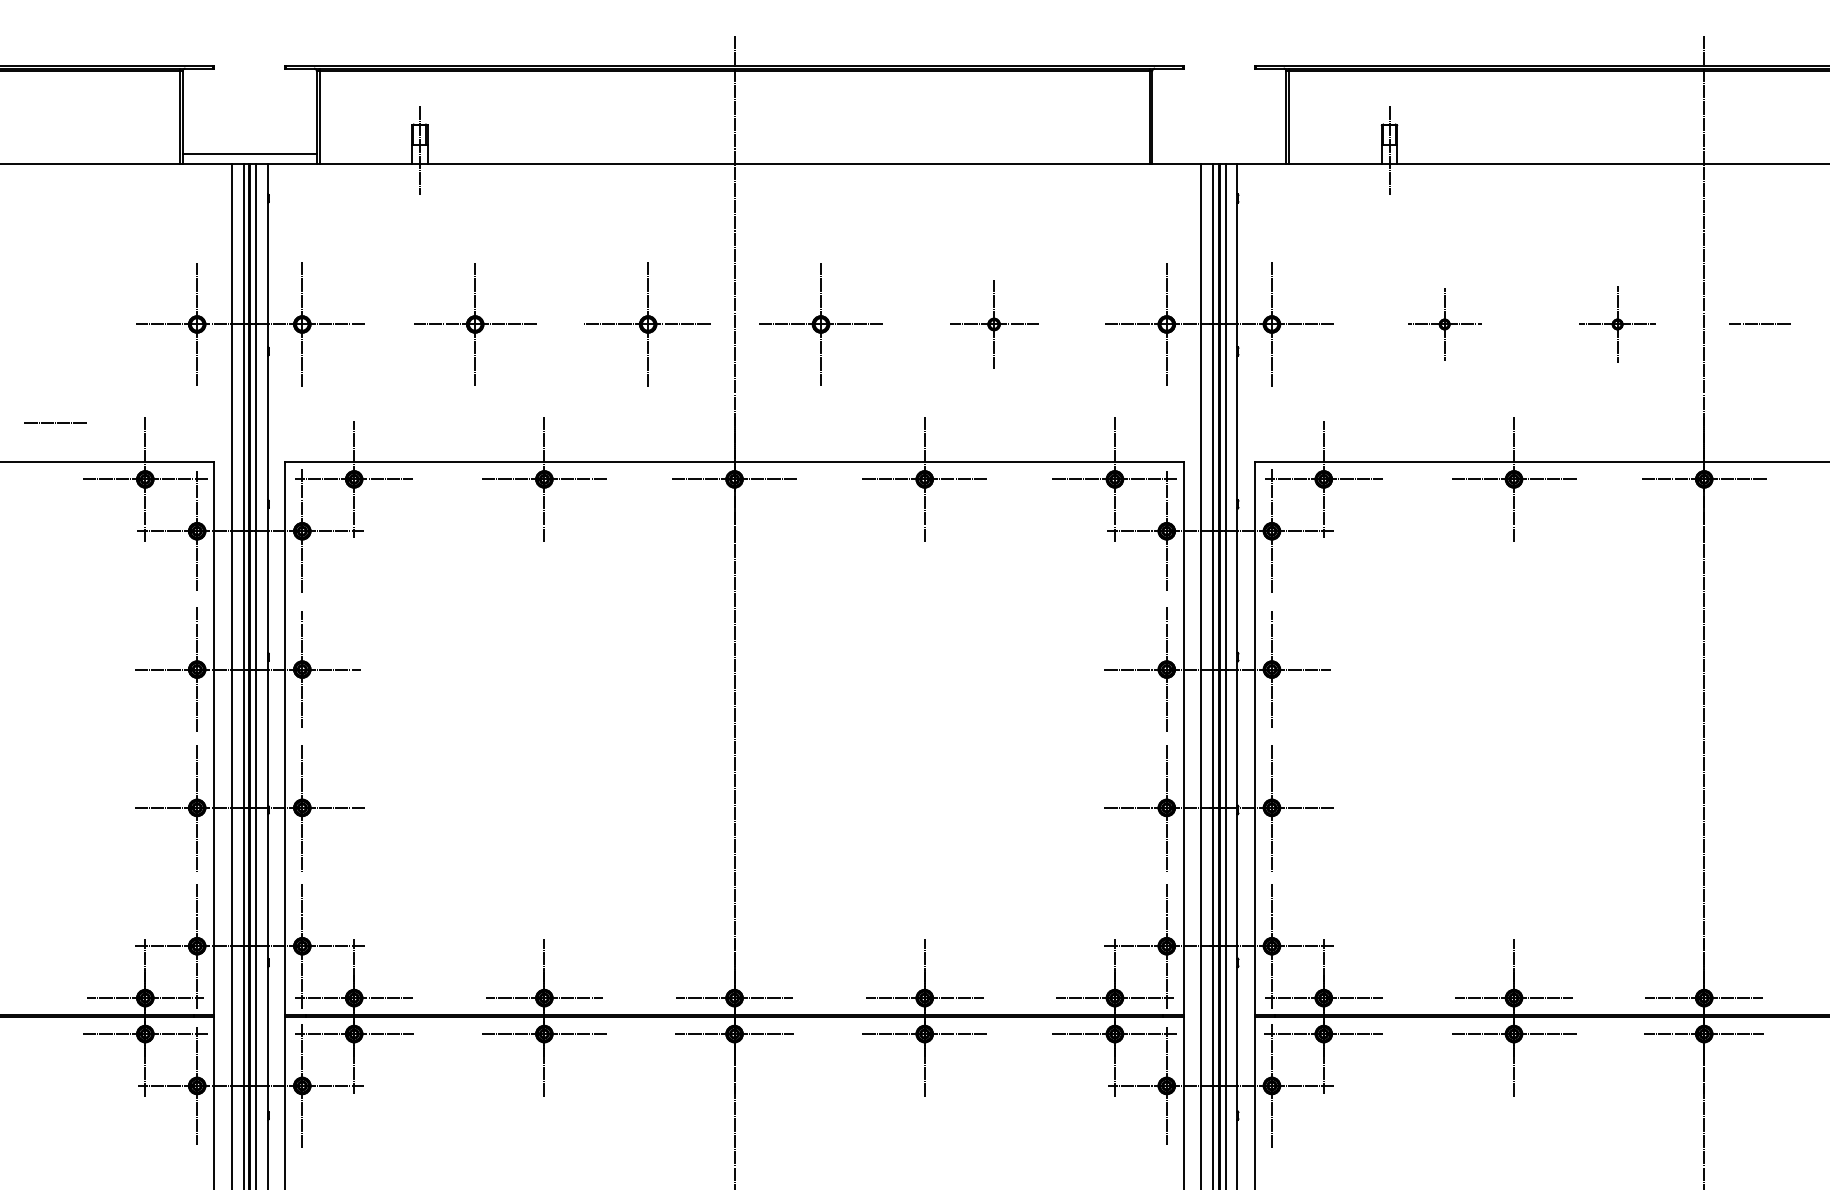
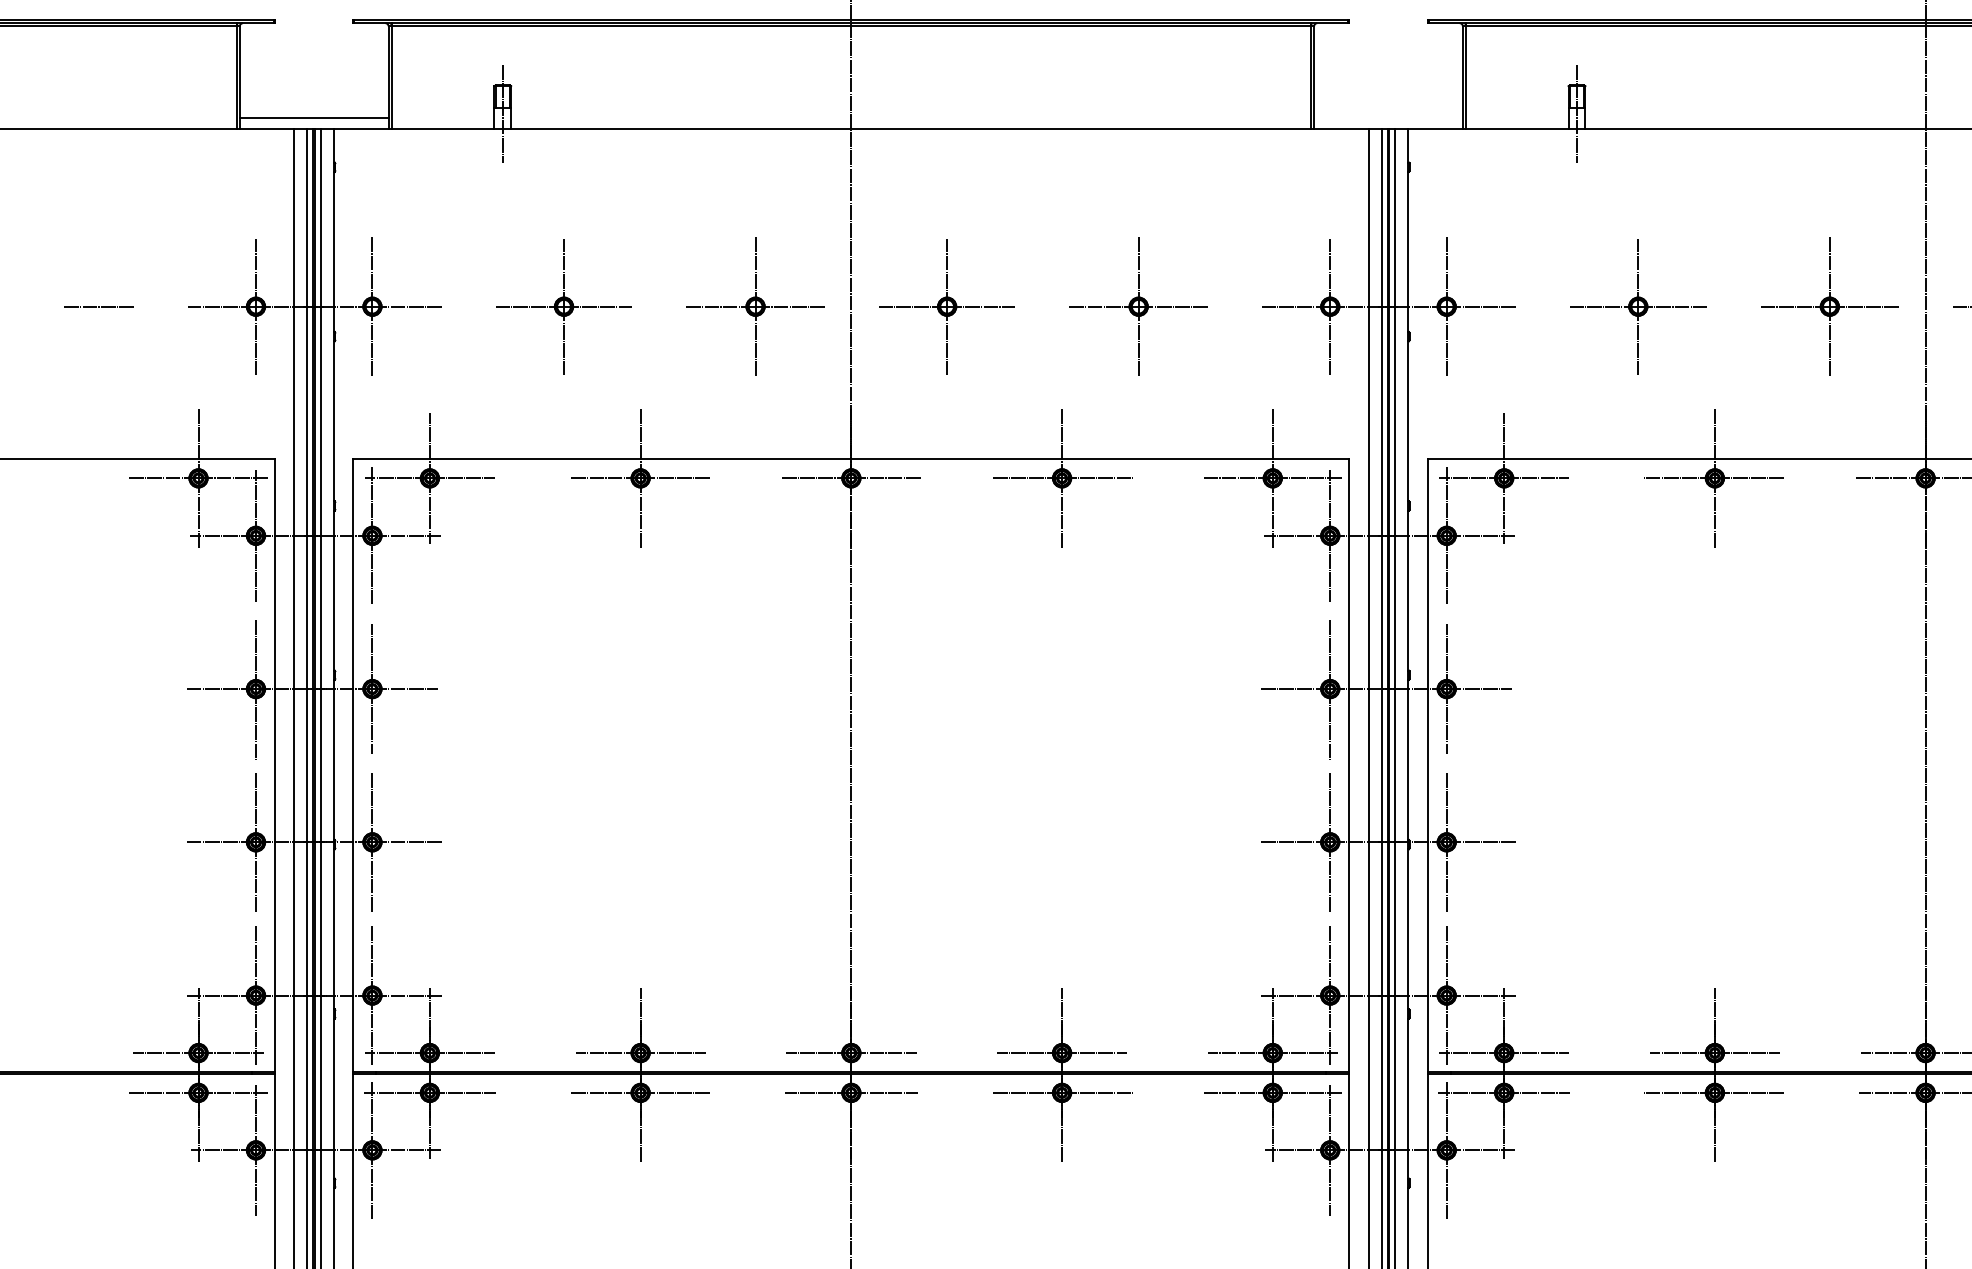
part: (994, 324) -> (1139, 306), size x1.43
part: (1444, 324) -> (1637, 306), size x1.67
part: (1617, 324) -> (1829, 306), size x1.67
line: (55, 422) -> (99, 305), moved

